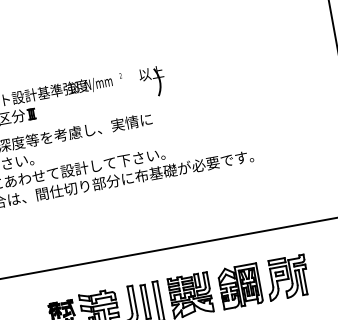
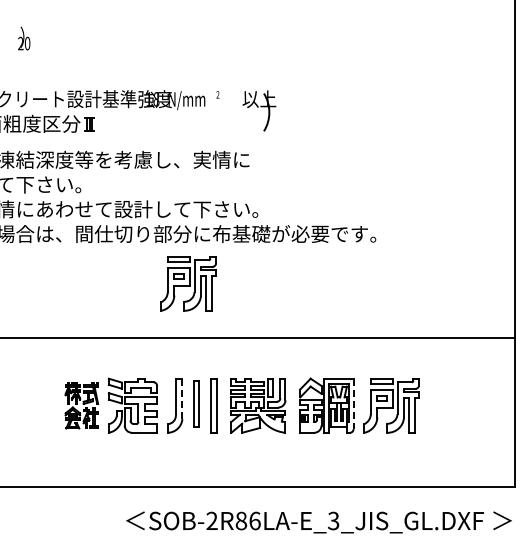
part: (124, 216) -> (188, 283), added
line: (259, 281) -> (353, 404), solid -> dashed
line: (134, 300) -> (182, 398), solid -> dashed

